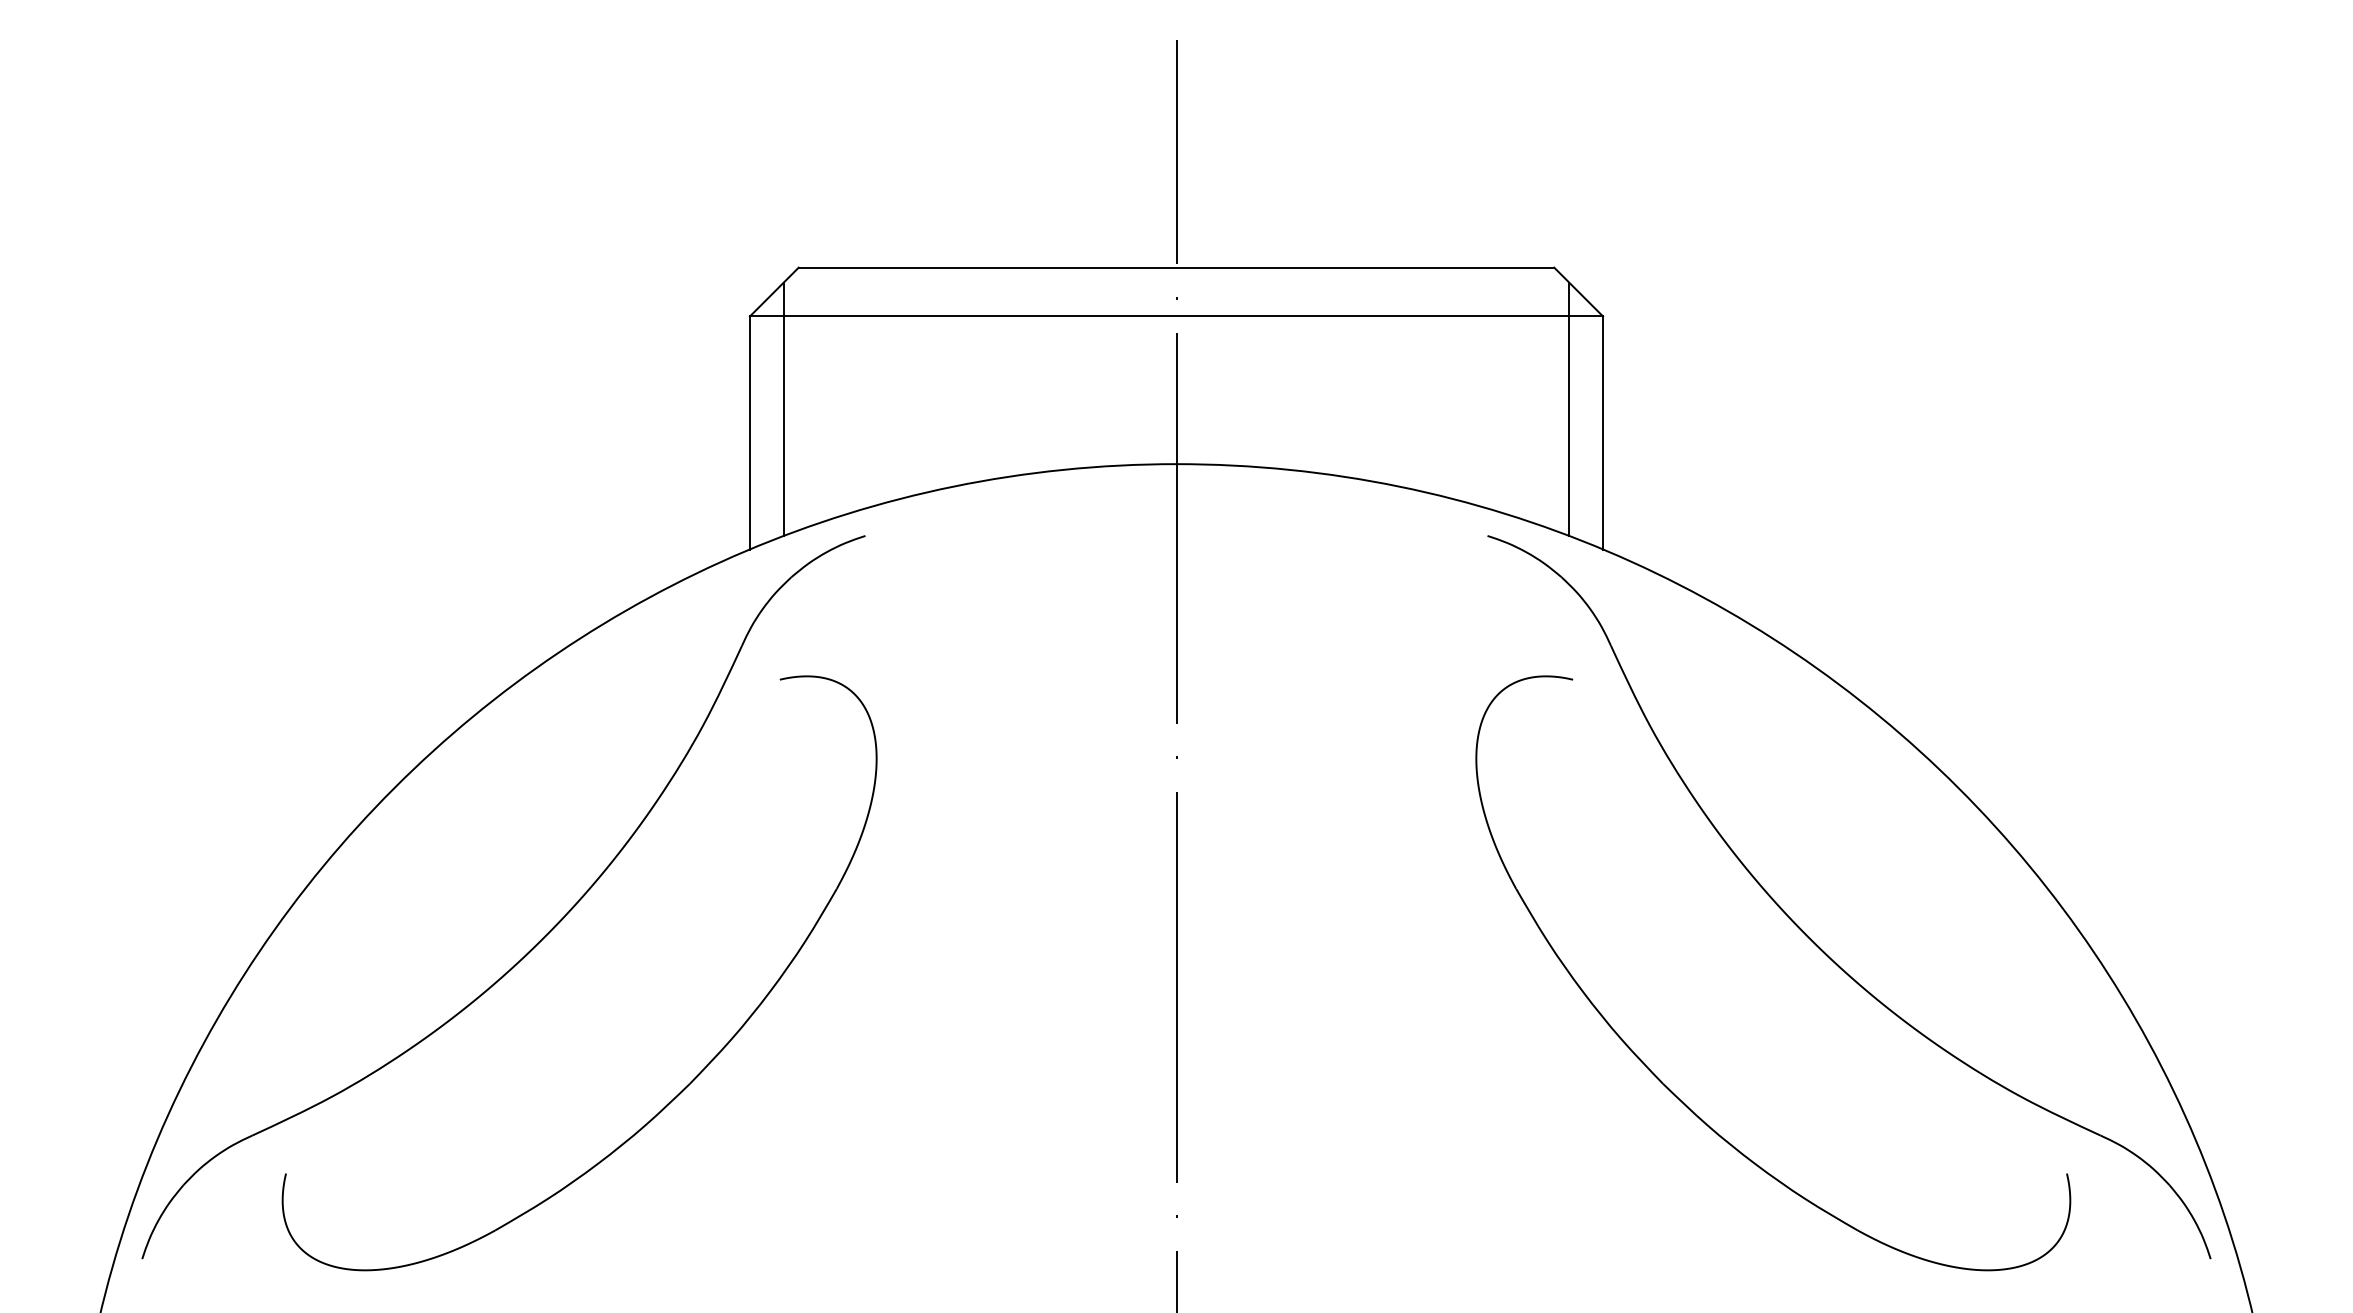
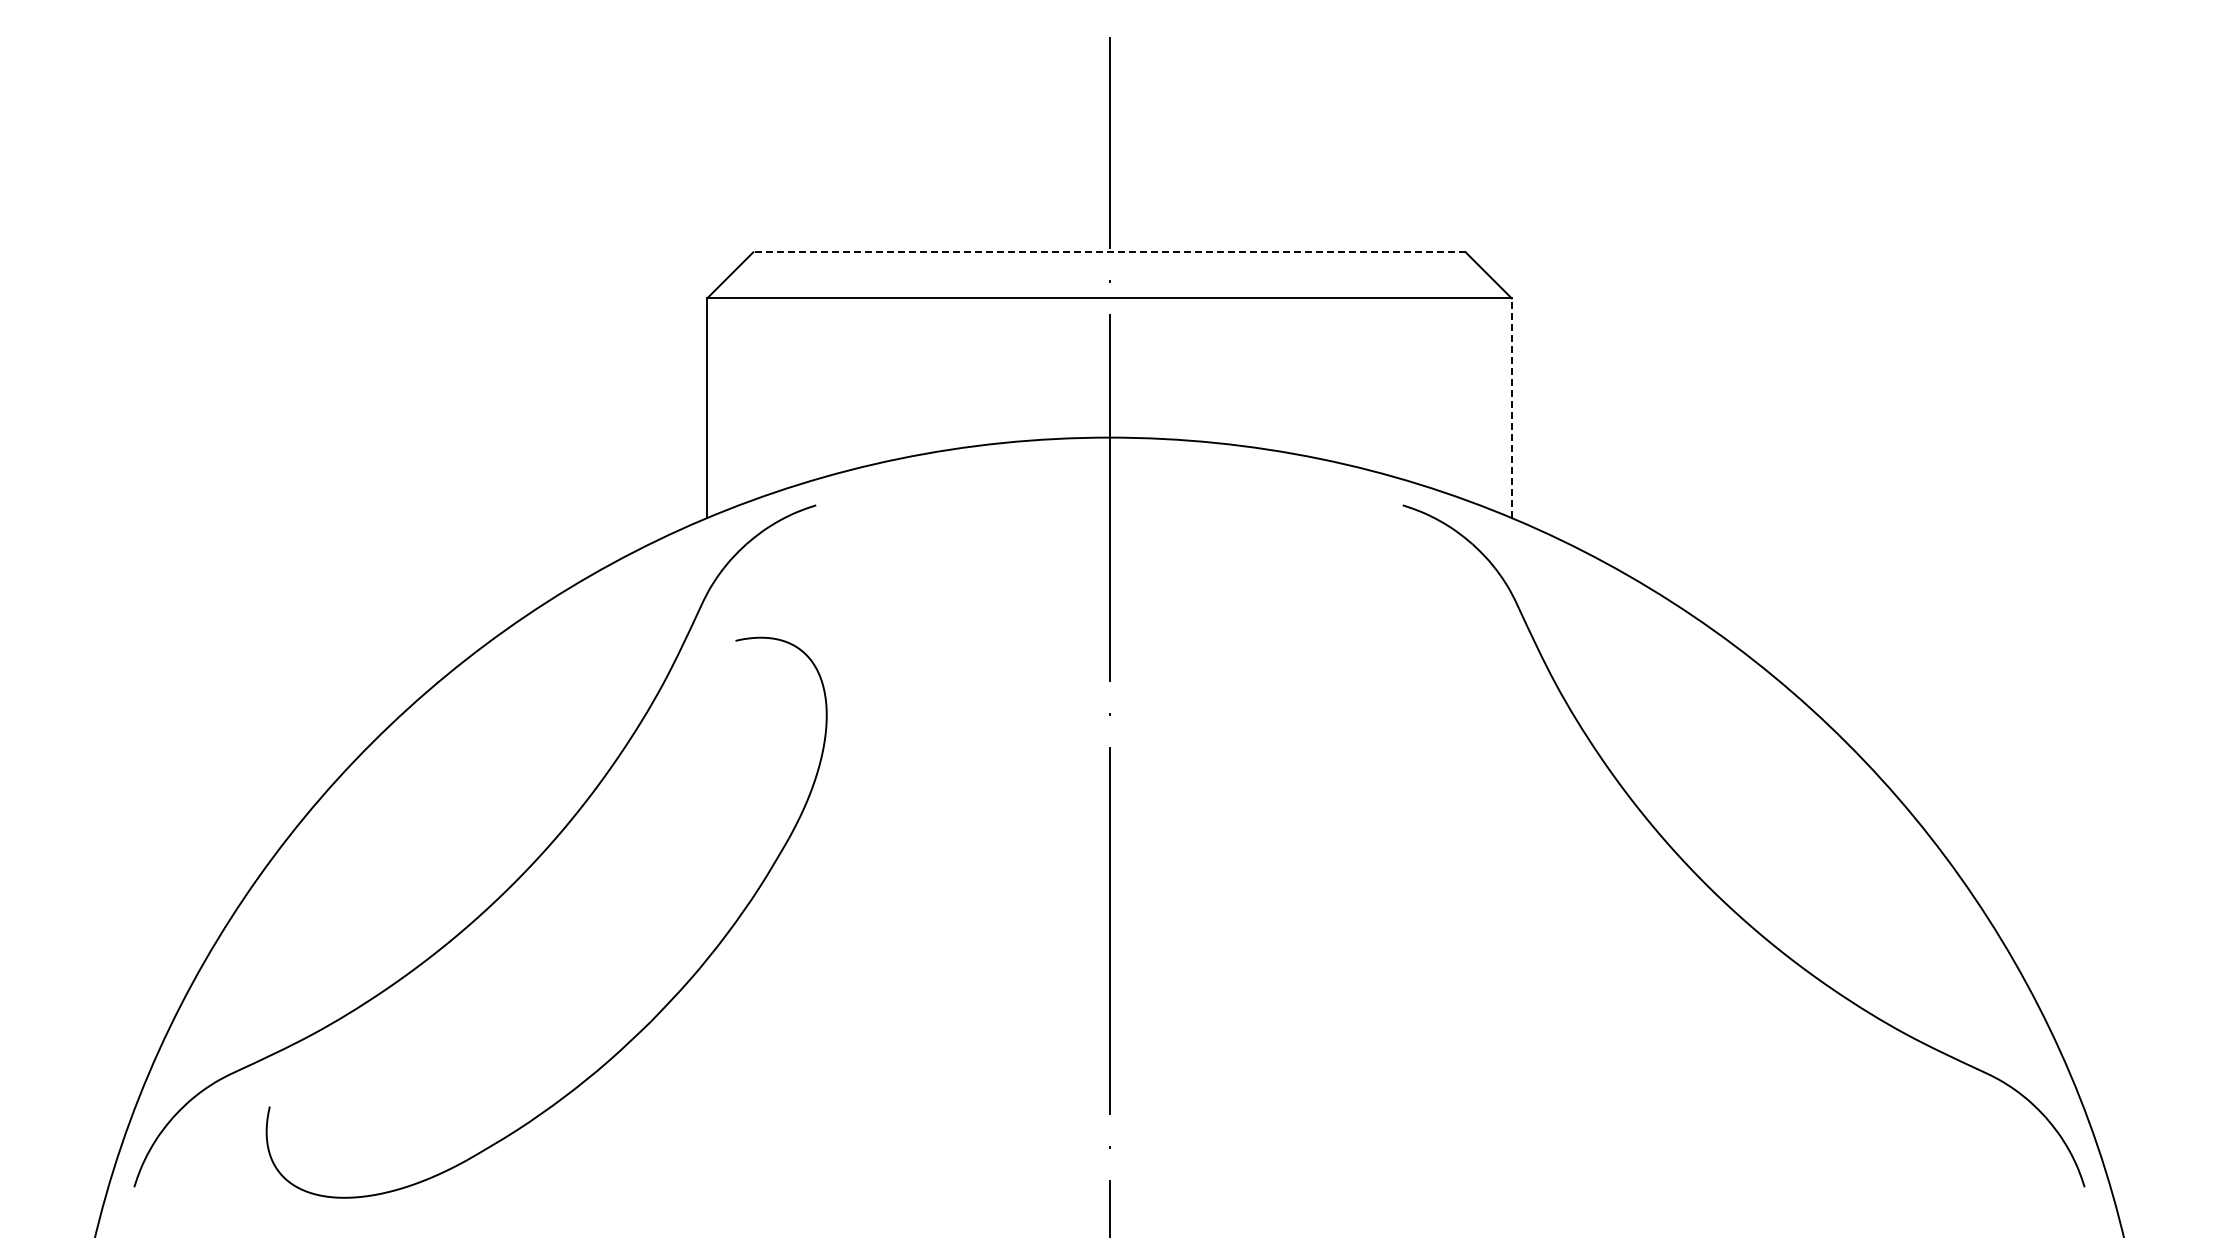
line: (1175, 267) -> (1108, 252), solid -> dashed
line: (784, 408) -> (739, 385), removed
line: (1568, 408) -> (1479, 385), removed
line: (1602, 433) -> (1511, 408), solid -> dashed
part: (1663, 1082) -> (1568, 1020), removed

